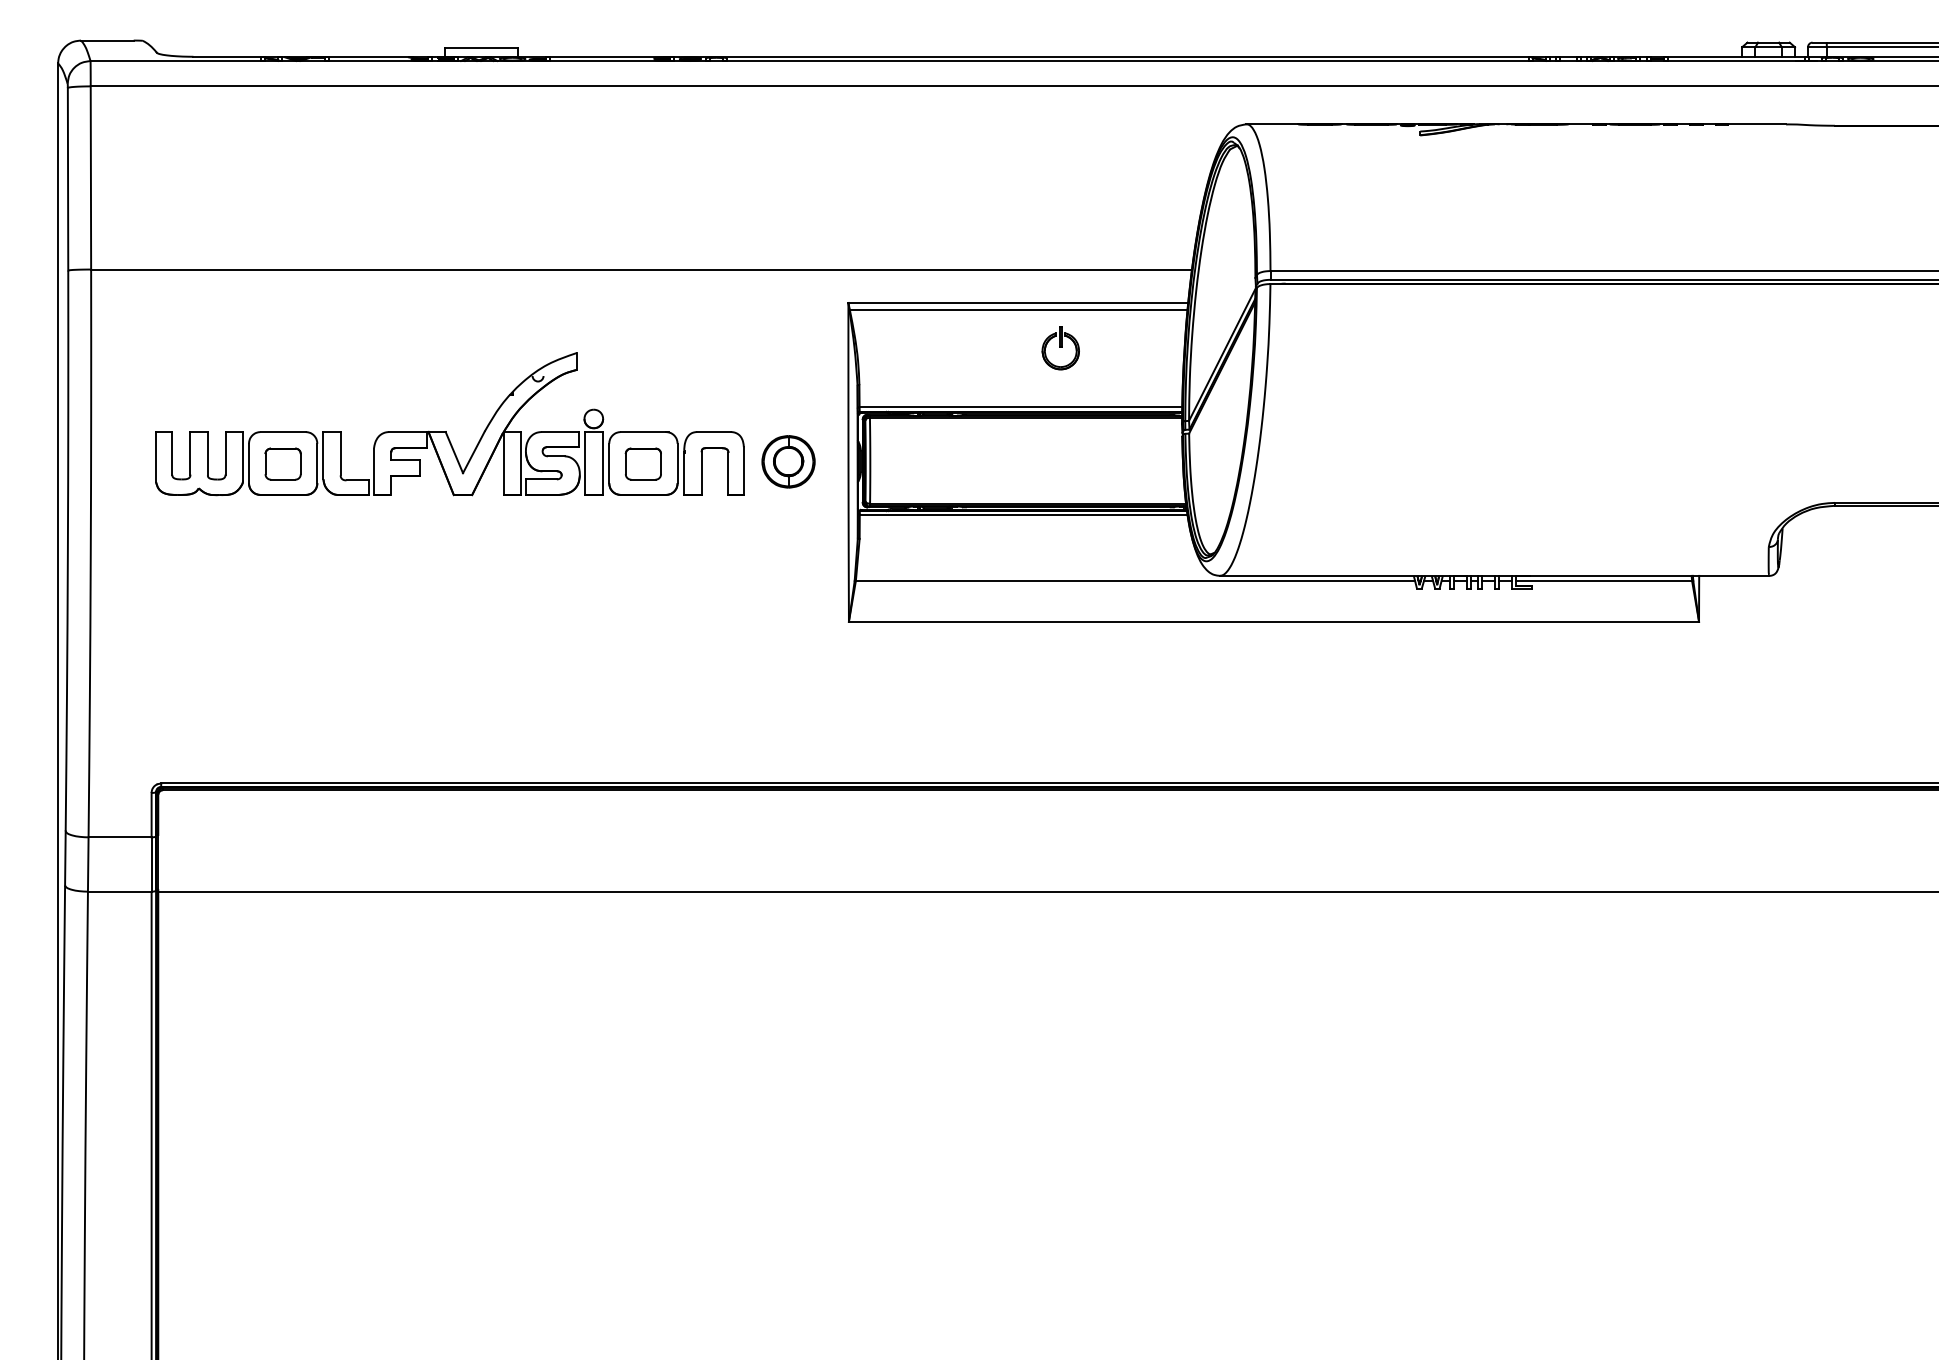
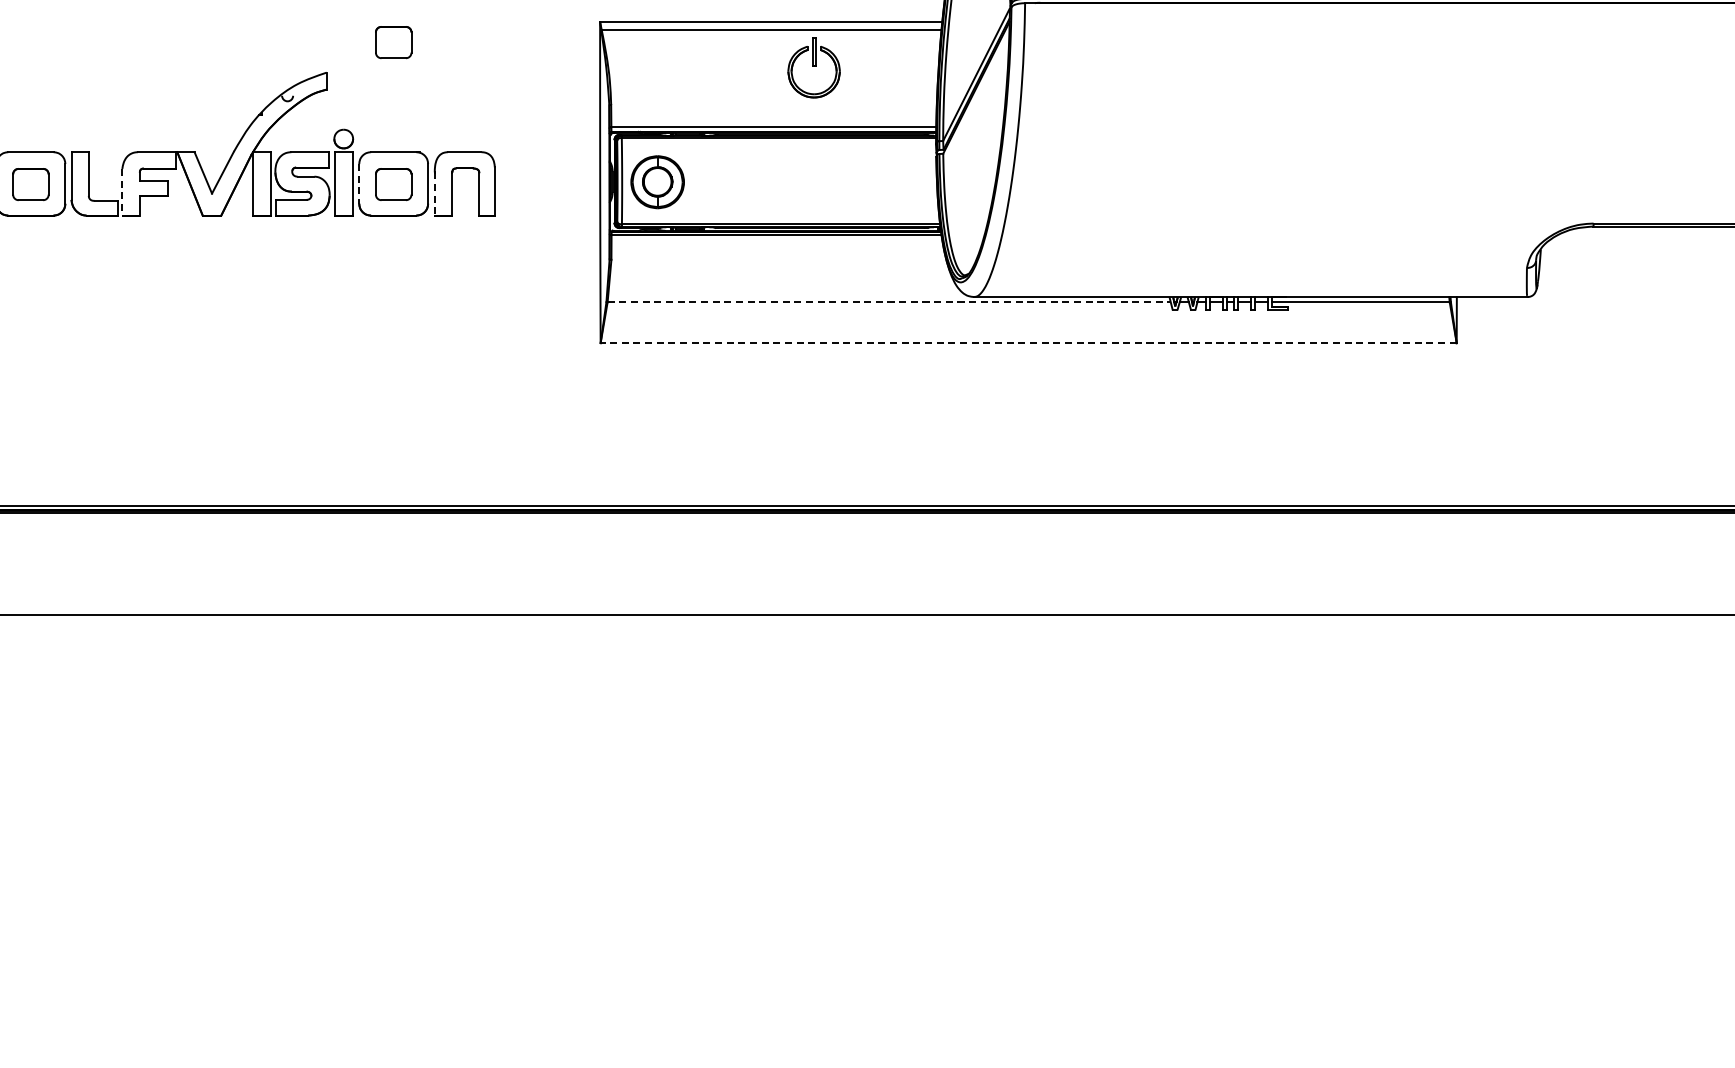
part: (642, 322) -> (392, 41), added
part: (1060, 348) -> (813, 68), size x1.4
part: (788, 461) -> (657, 181), moved
line: (609, 463) -> (359, 183), solid -> dashed
line: (373, 472) -> (121, 192), solid -> dashed
line: (684, 474) -> (435, 194), solid -> dashed
line: (1135, 581) -> (889, 302), solid -> dashed
line: (1273, 621) -> (1028, 343), solid -> dashed

